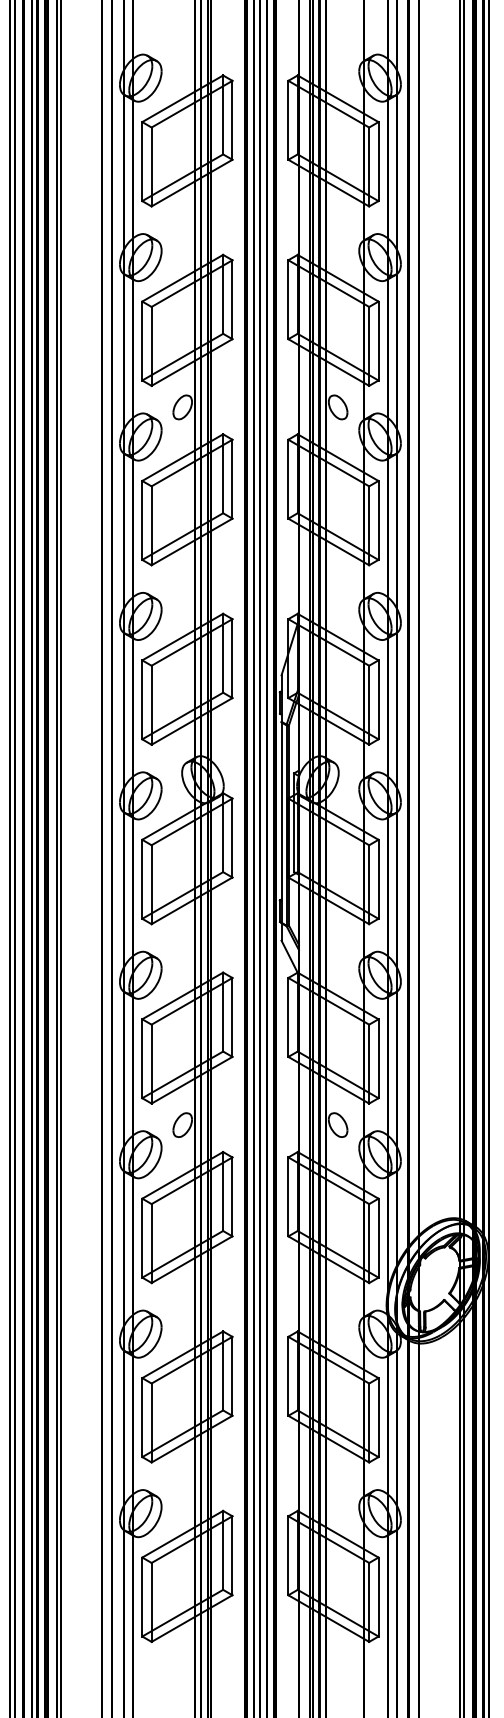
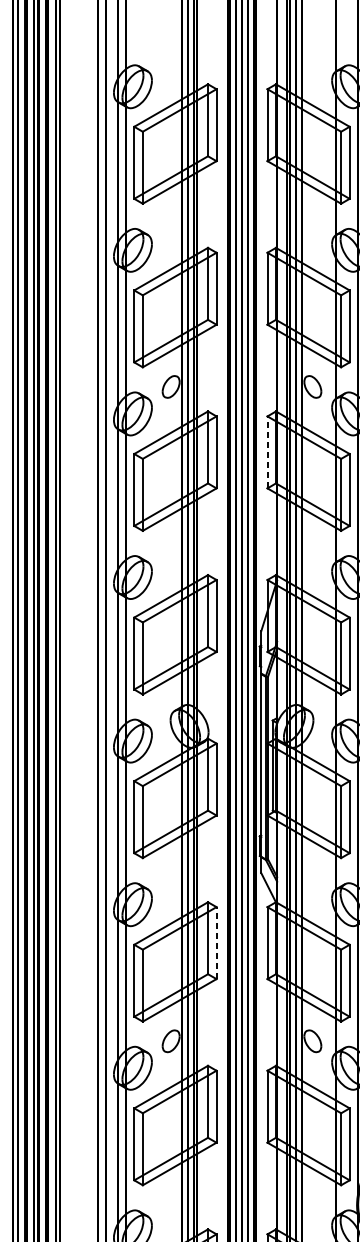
line: (288, 478) -> (267, 451), solid -> dashed
line: (232, 1016) -> (216, 942), solid -> dashed

